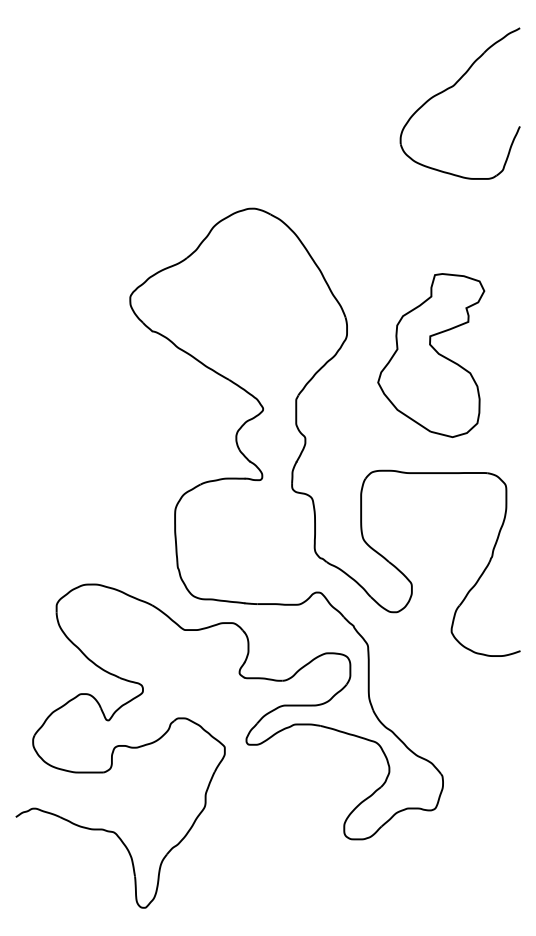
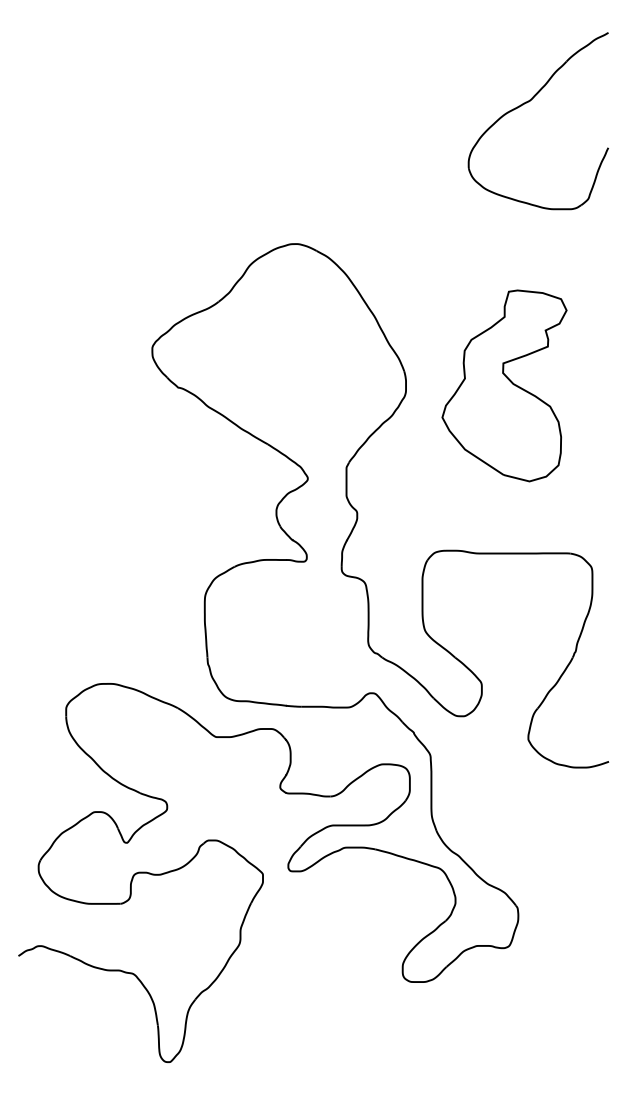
part: (431, 355) -> (504, 385), moved

